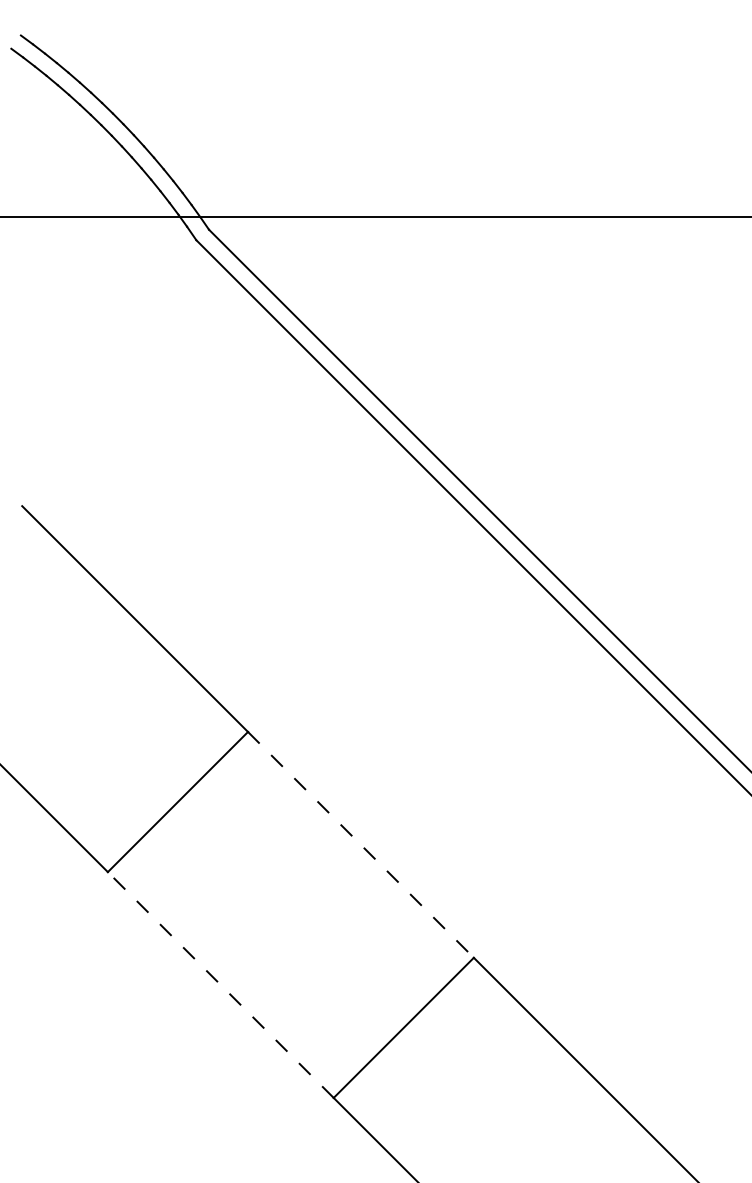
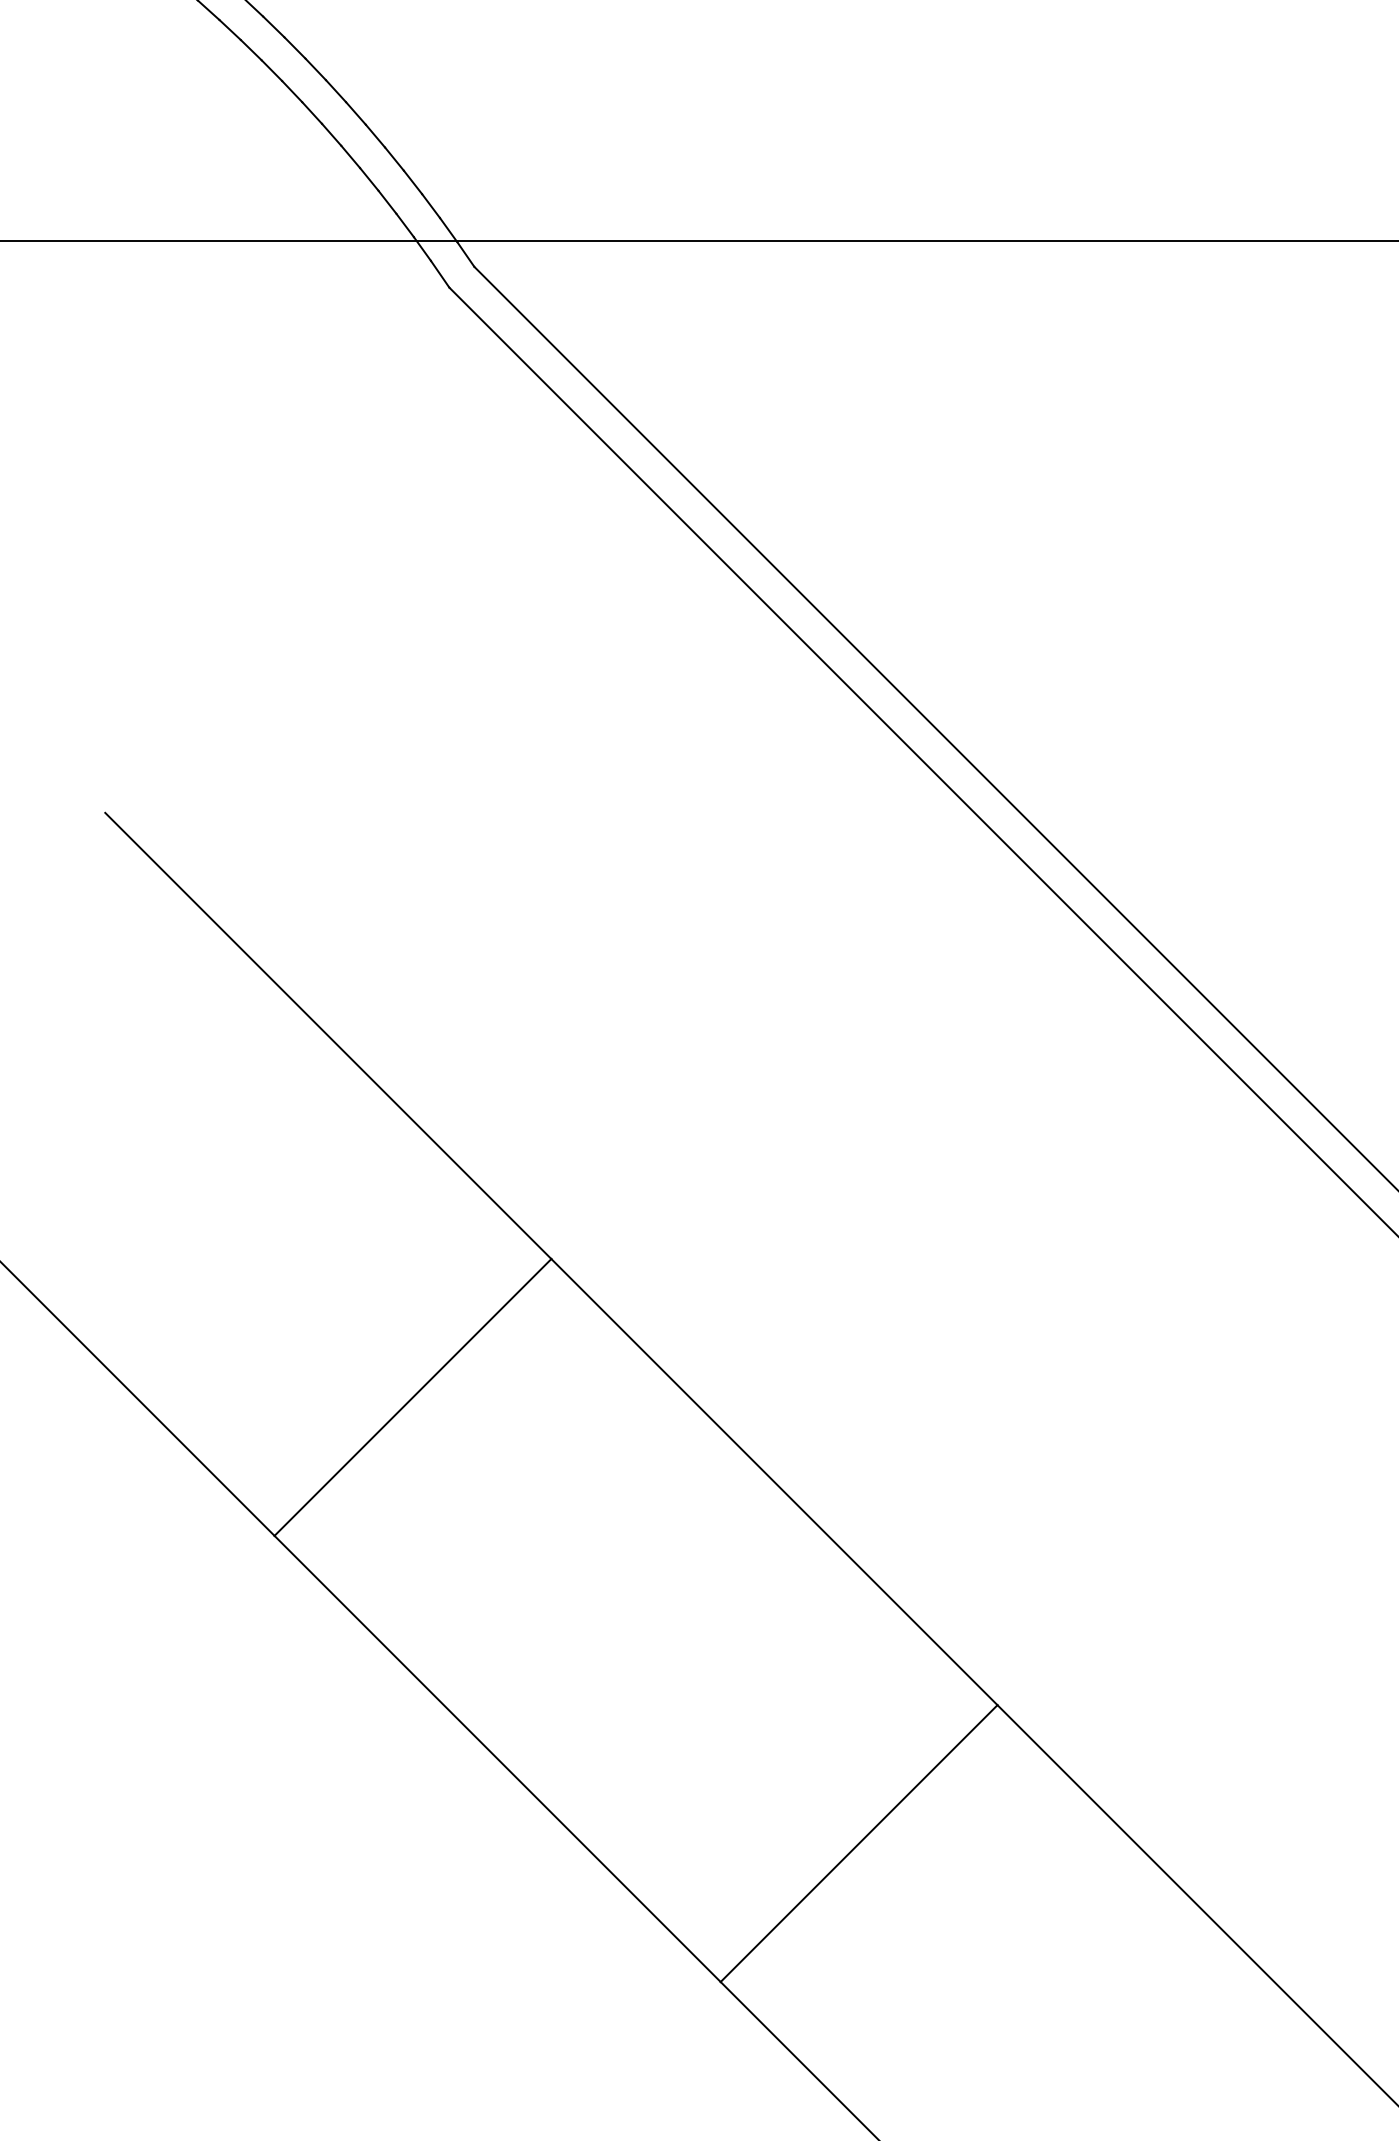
line: (360, 844) -> (773, 1481), dashed -> solid
line: (220, 985) -> (497, 1759), dashed -> solid

